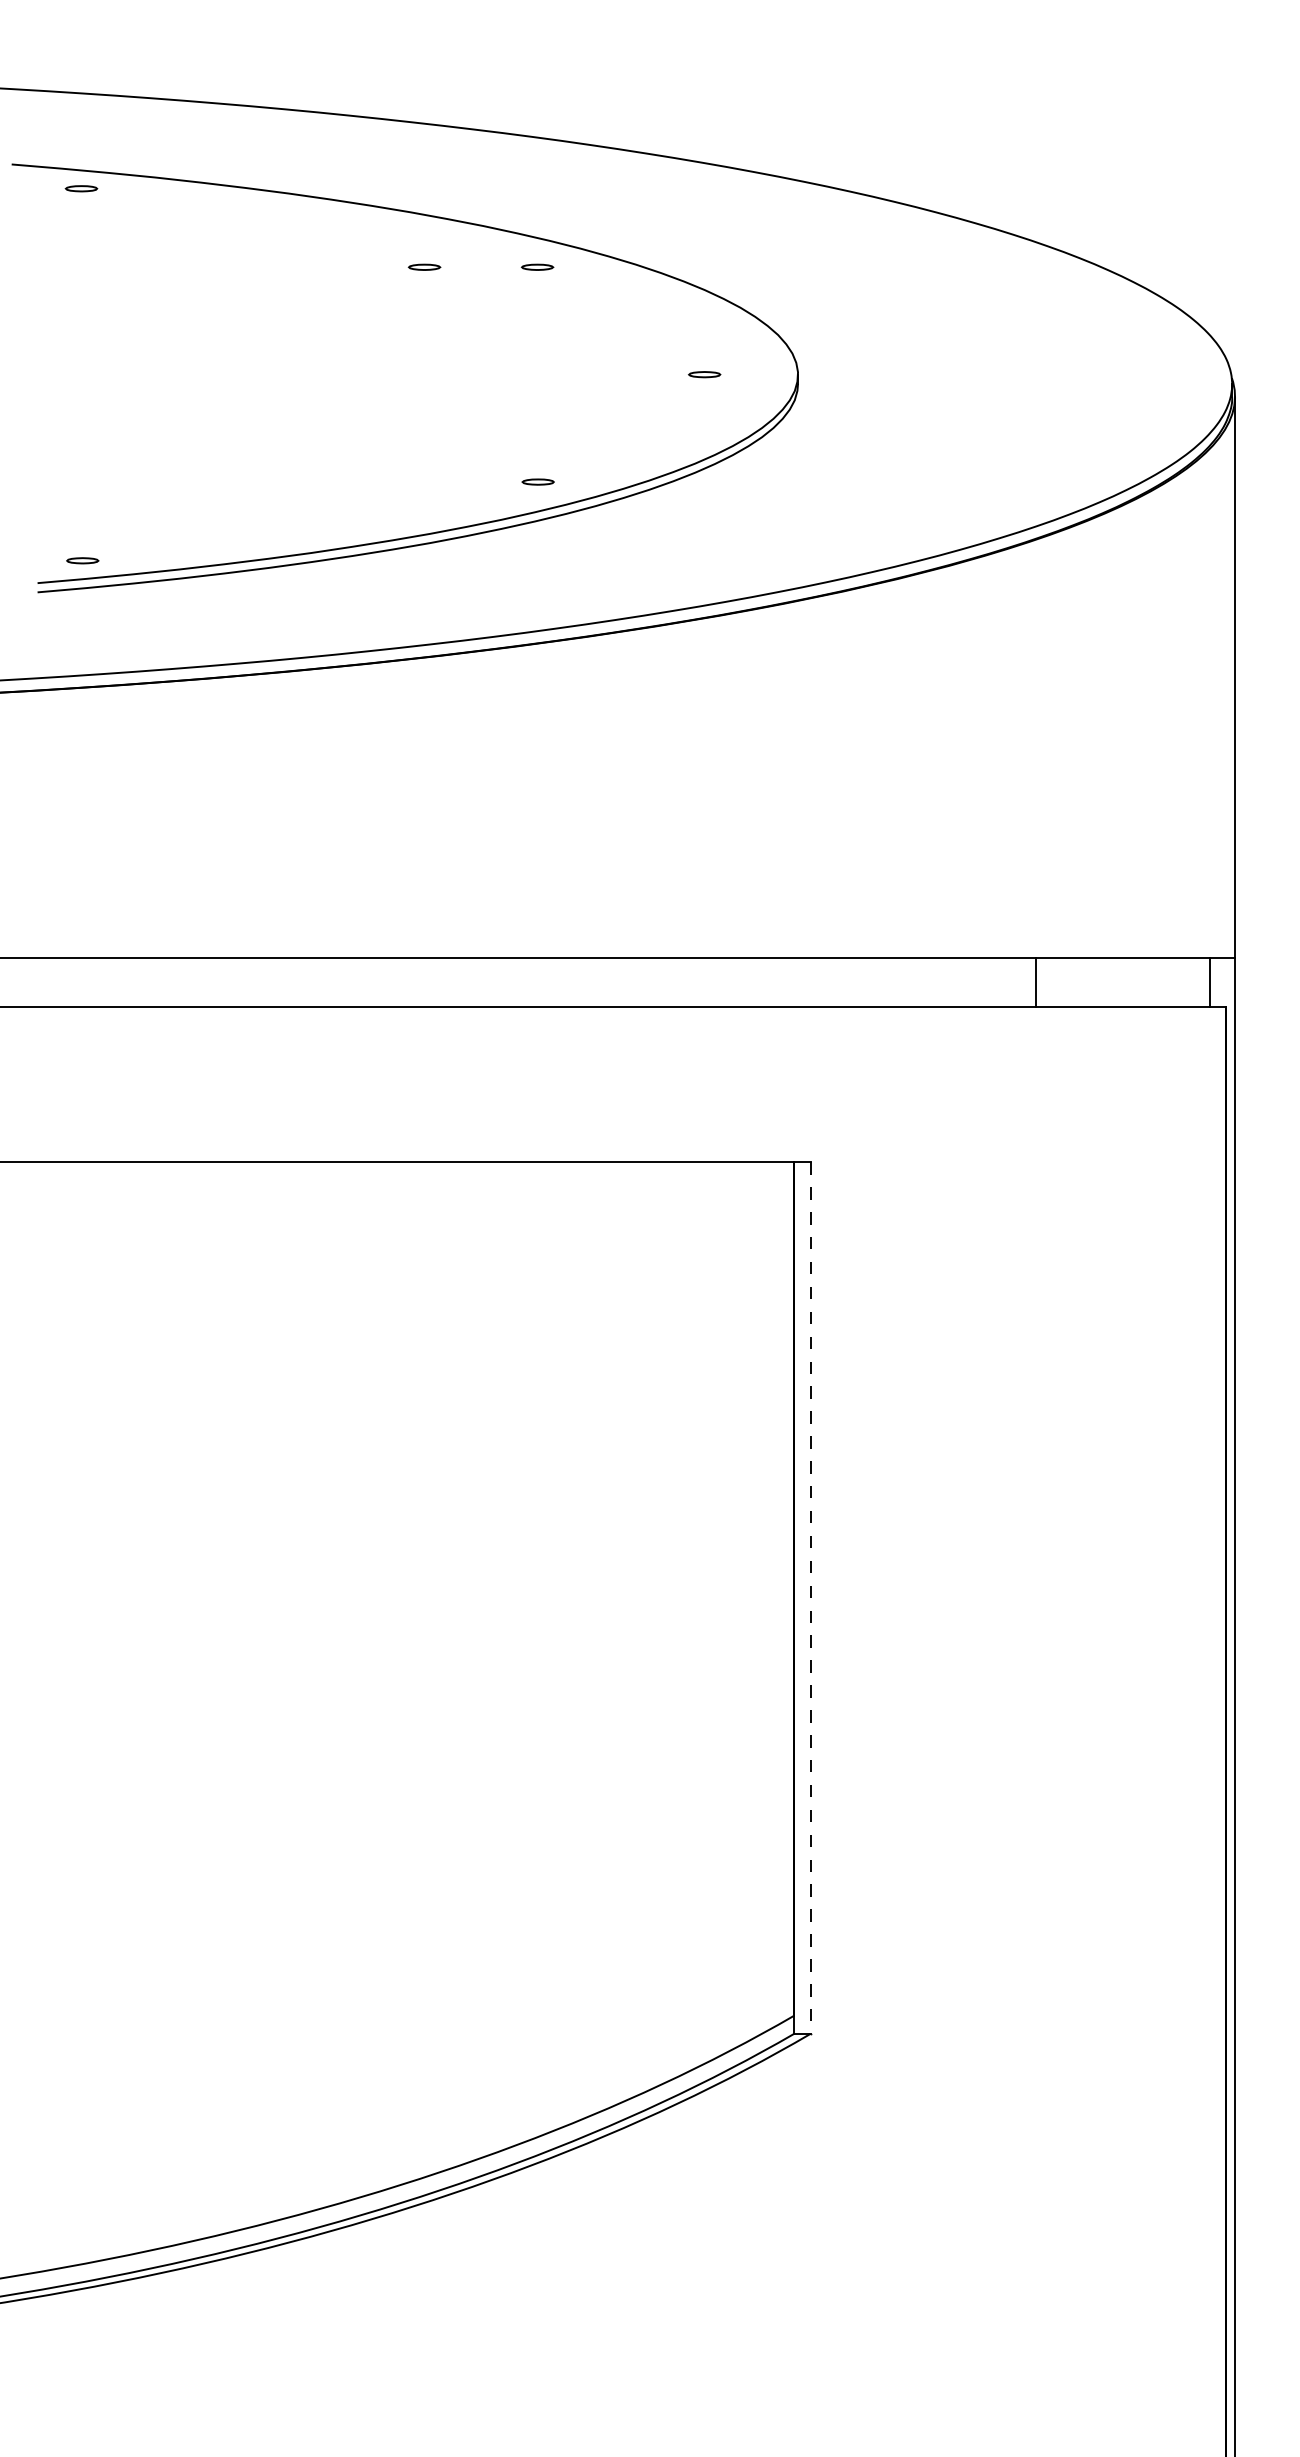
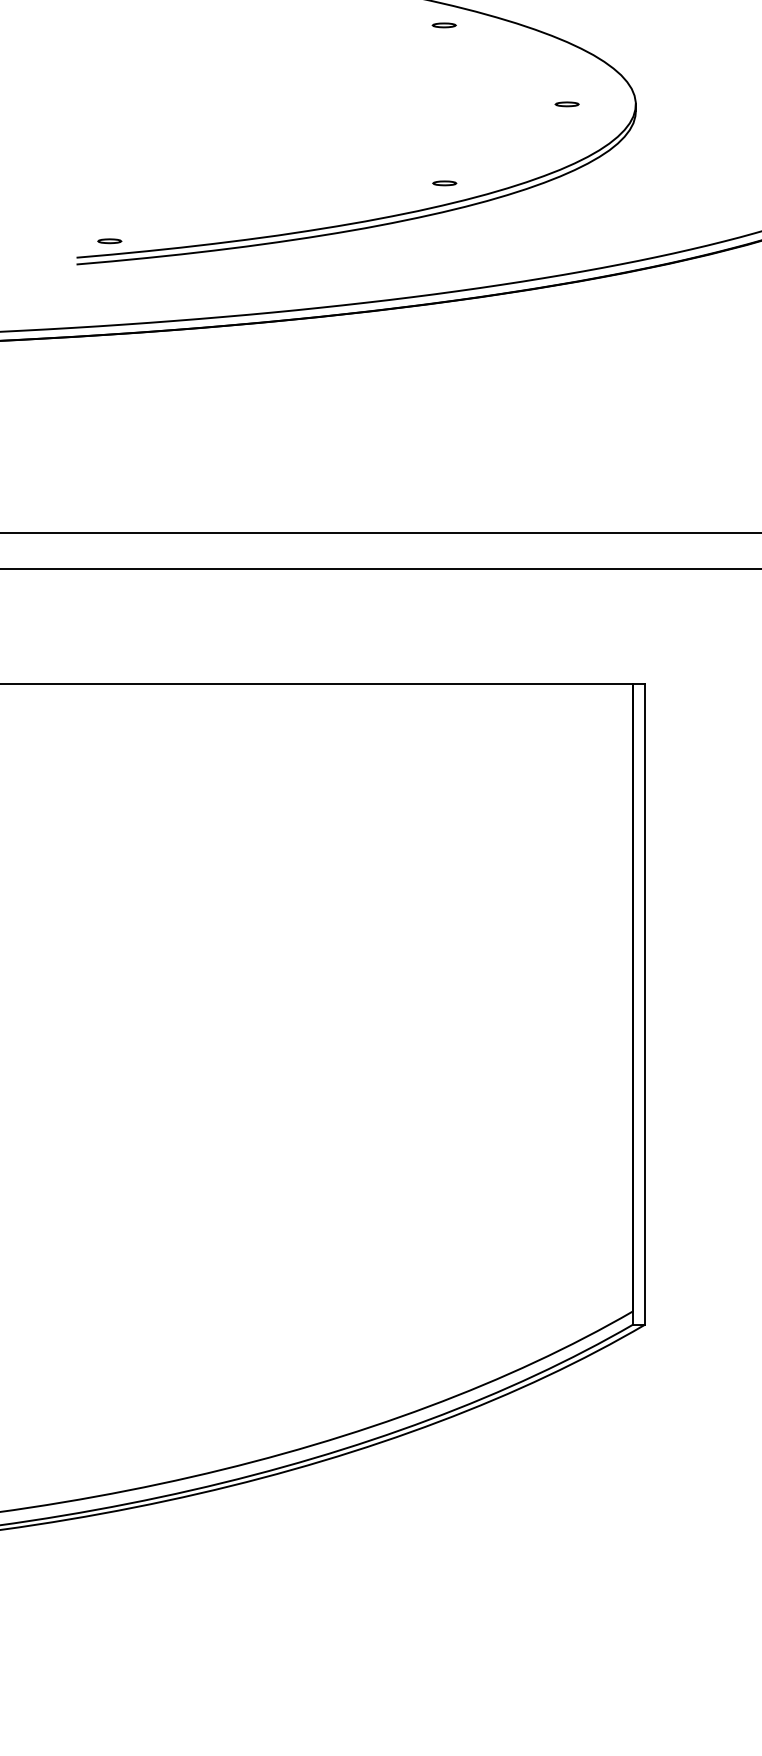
part: (424, 266) -> (361, 24), removed
line: (810, 1598) -> (645, 1004), dashed -> solid

